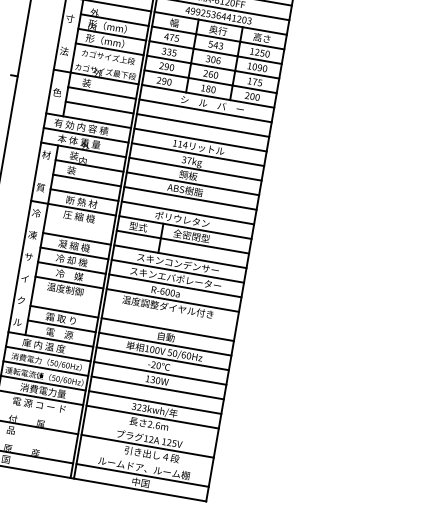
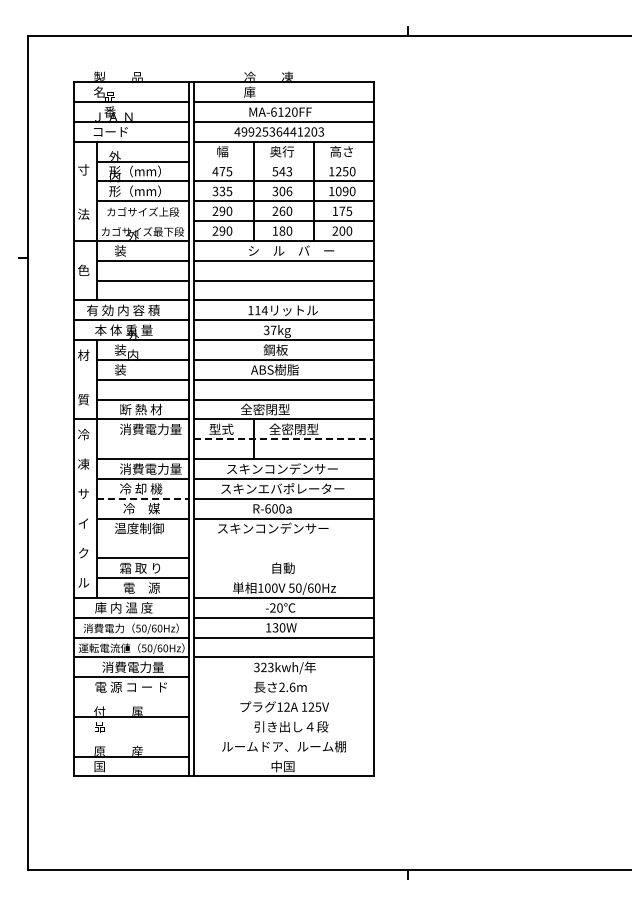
line: (218, 37) -> (283, 161), removed
text: (86, 218) -> (150, 429), 圧 縮 機 -> 消費電力量
text: (182, 219) -> (277, 409), ポリウレタン -> 全密閉型
line: (182, 242) -> (283, 439), solid -> dashed
text: (81, 246) -> (150, 468), 凝 縮 機 -> 消費電力量
line: (72, 267) -> (143, 498), solid -> dashed
text: (167, 307) -> (278, 528), 温度調整ダイヤル付き -> スキンコンデンサー
line: (167, 329) -> (283, 558), removed
line: (165, 344) -> (283, 578), removed
line: (152, 417) -> (283, 677), removed
line: (147, 445) -> (283, 716), removed
line: (142, 475) -> (283, 756), removed

